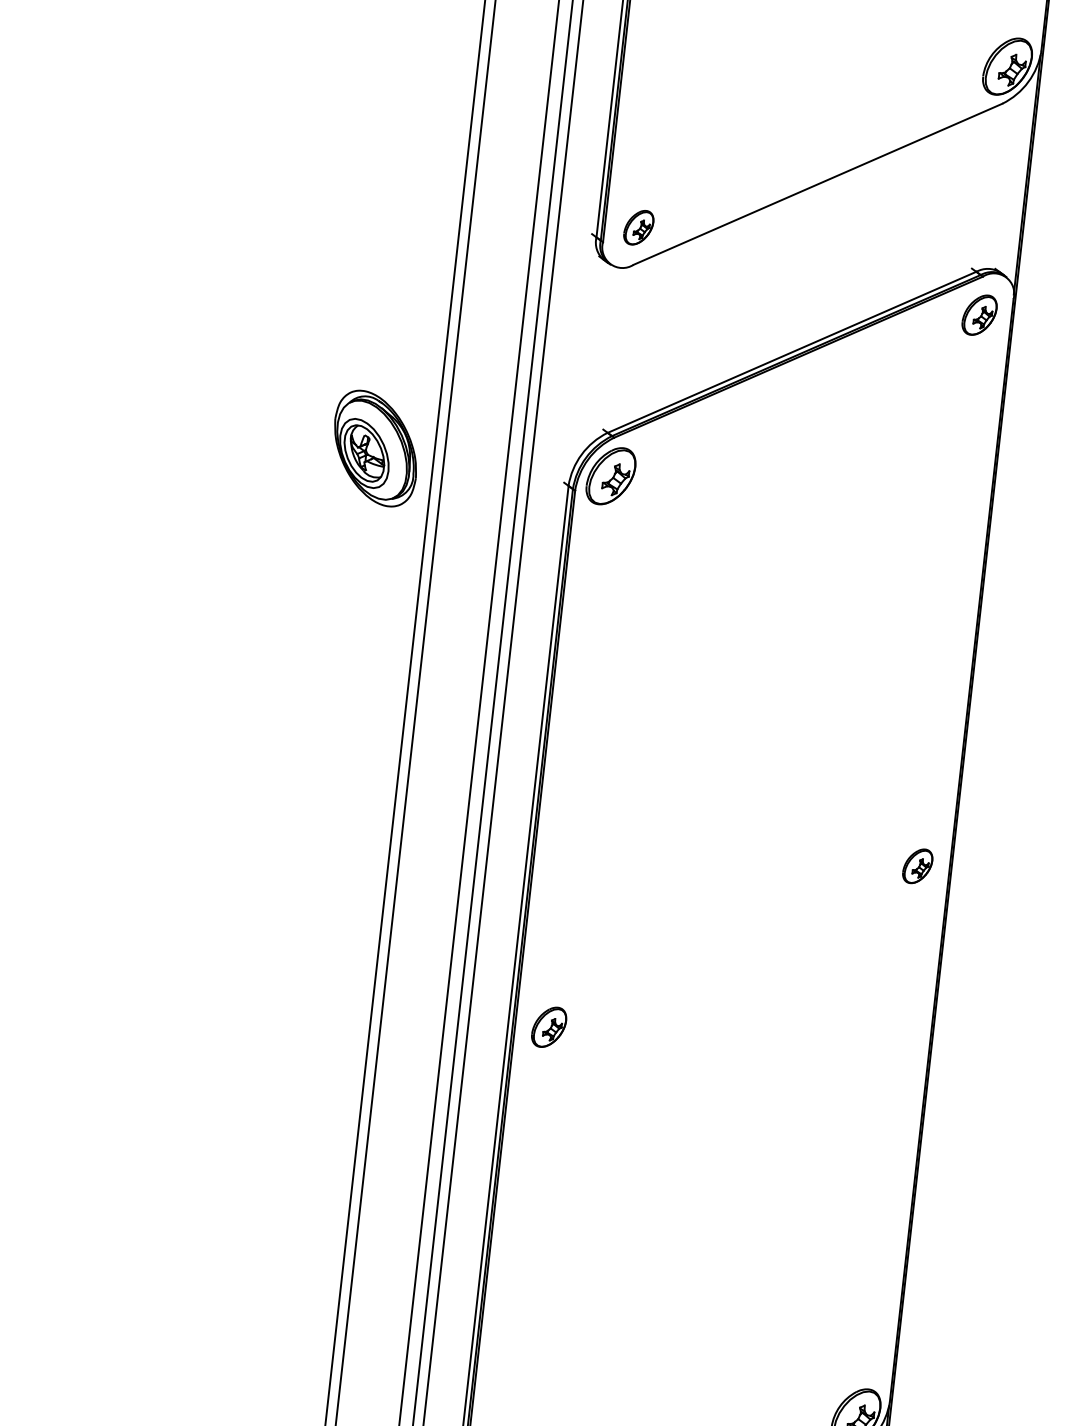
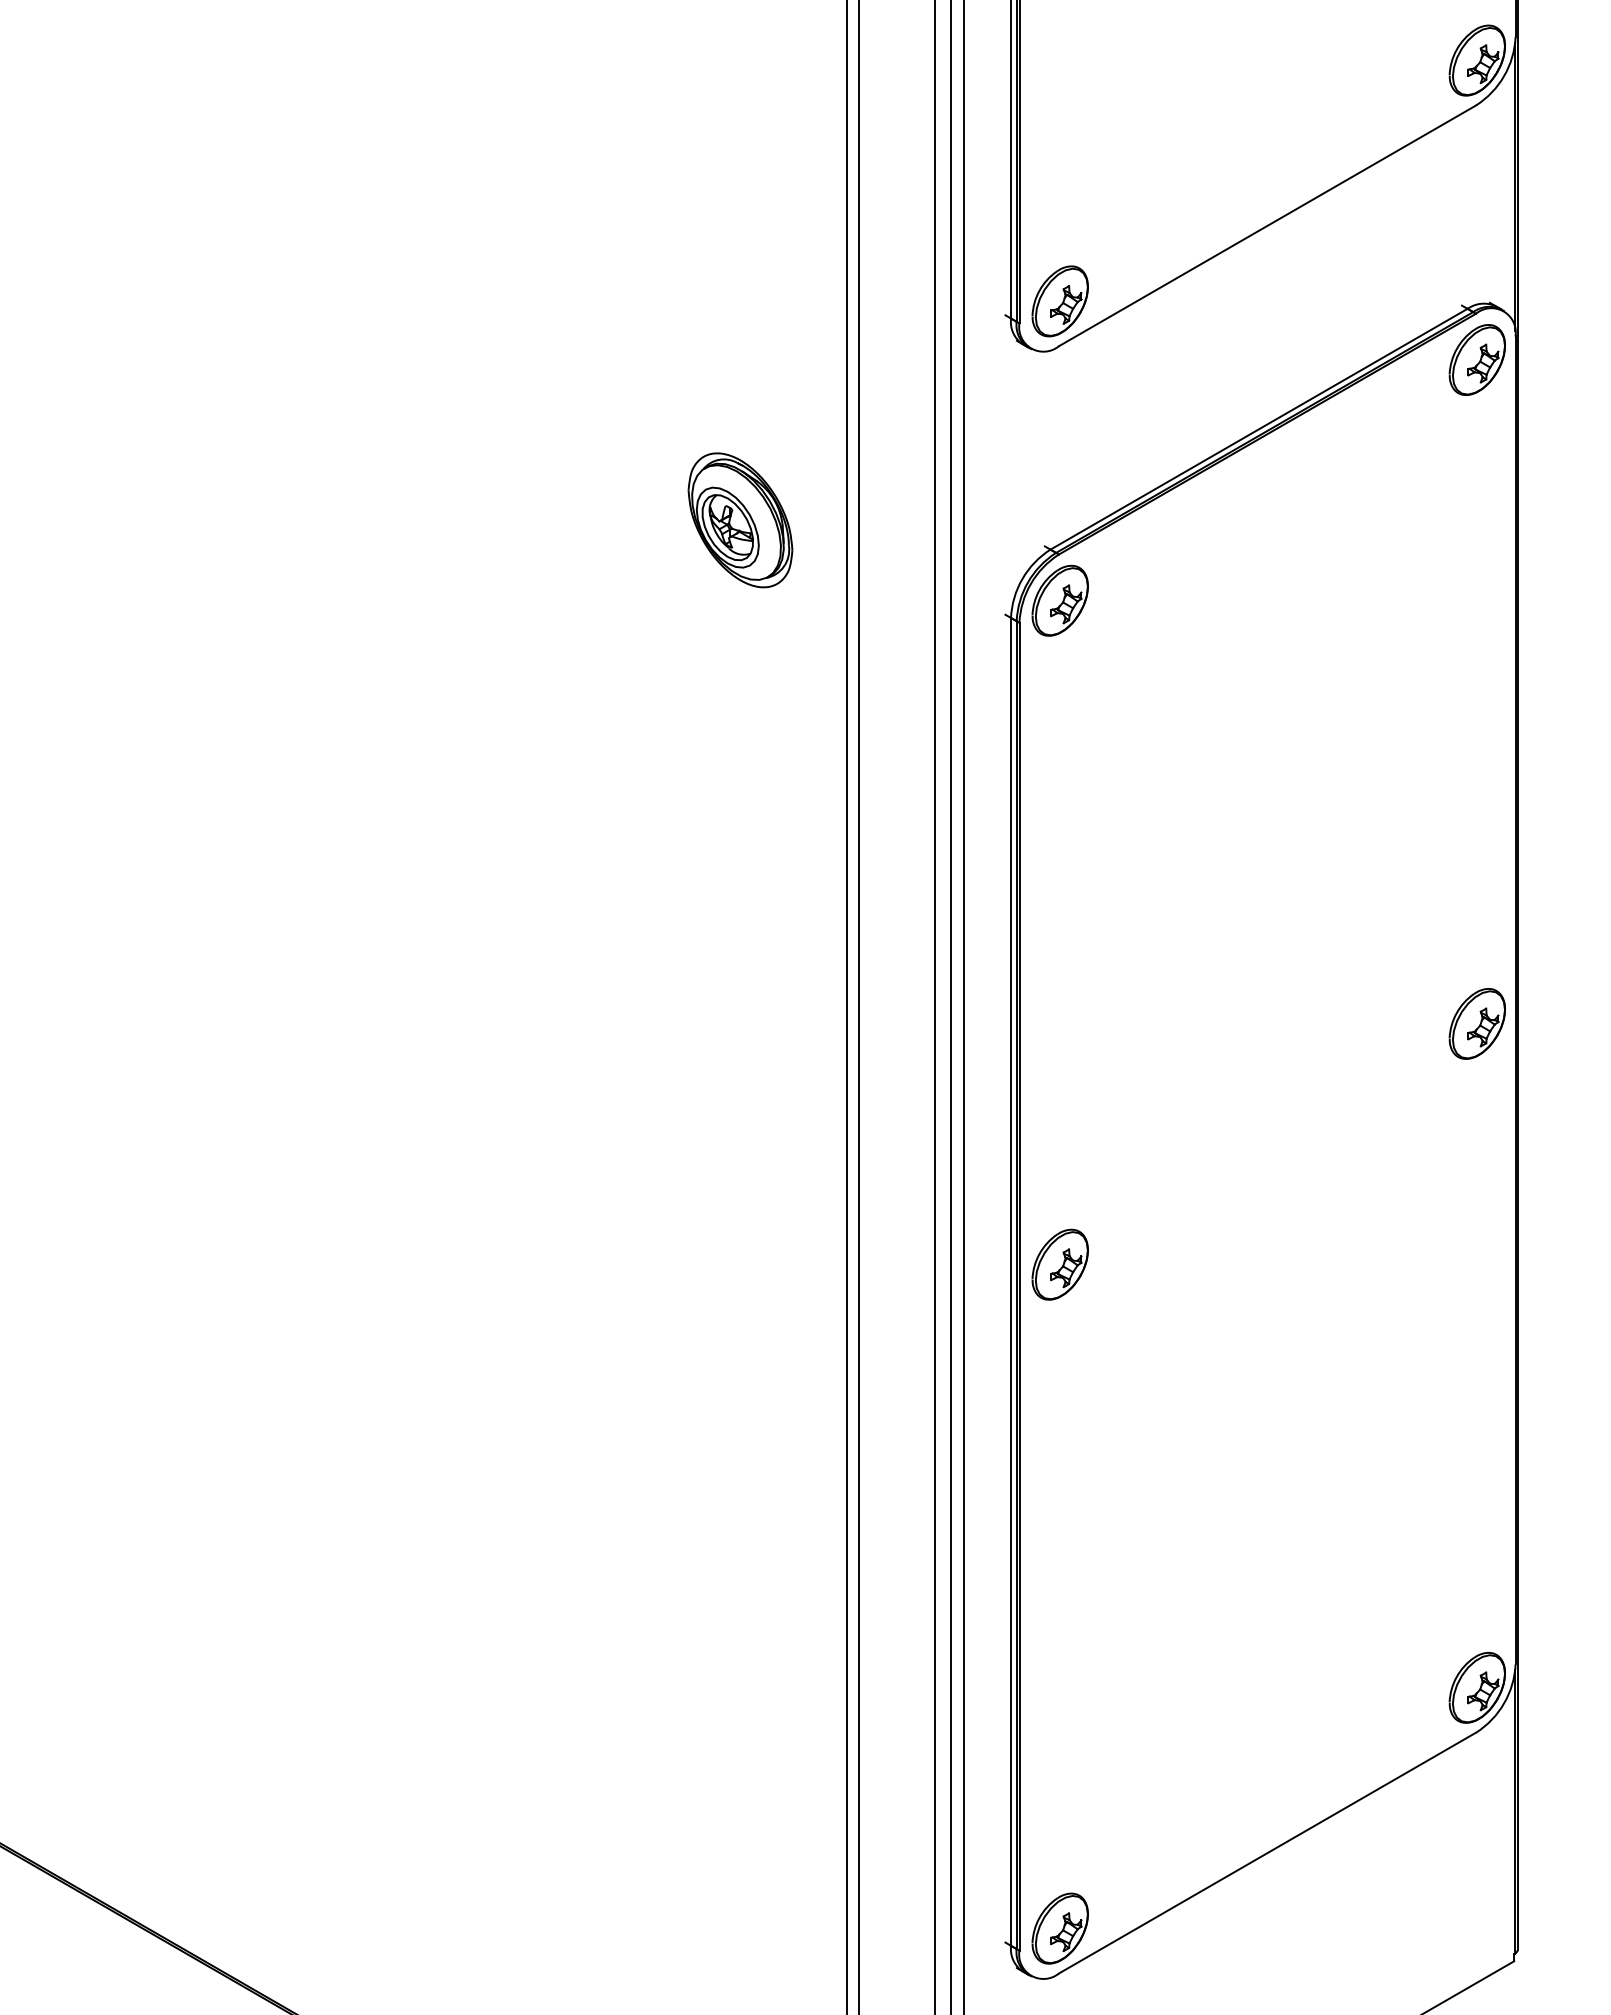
part: (638, 227) -> (1059, 301), size x1.67
part: (979, 314) -> (1476, 359), size x1.43
part: (375, 448) -> (740, 520), moved
part: (917, 865) -> (1476, 1023), size x1.67
part: (548, 1027) -> (1059, 1264), size x1.43

